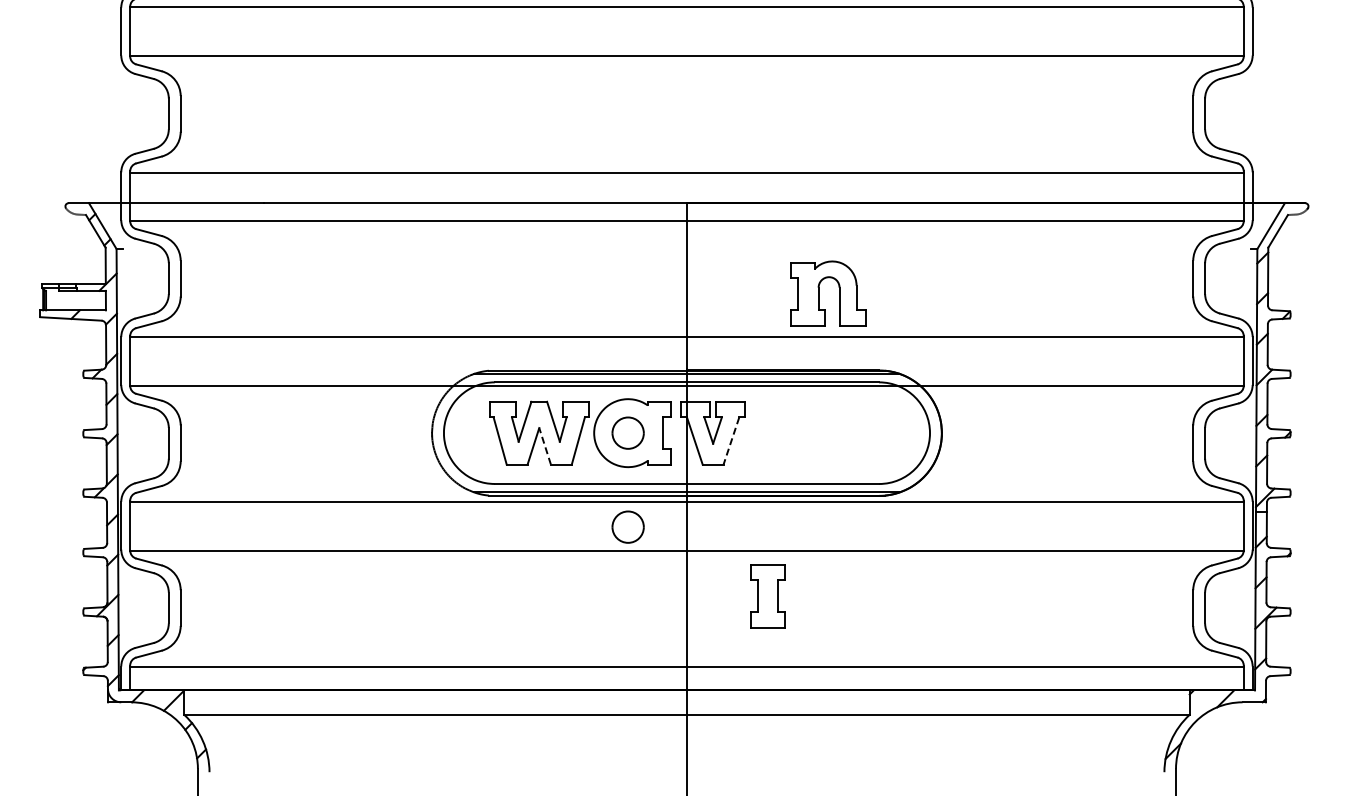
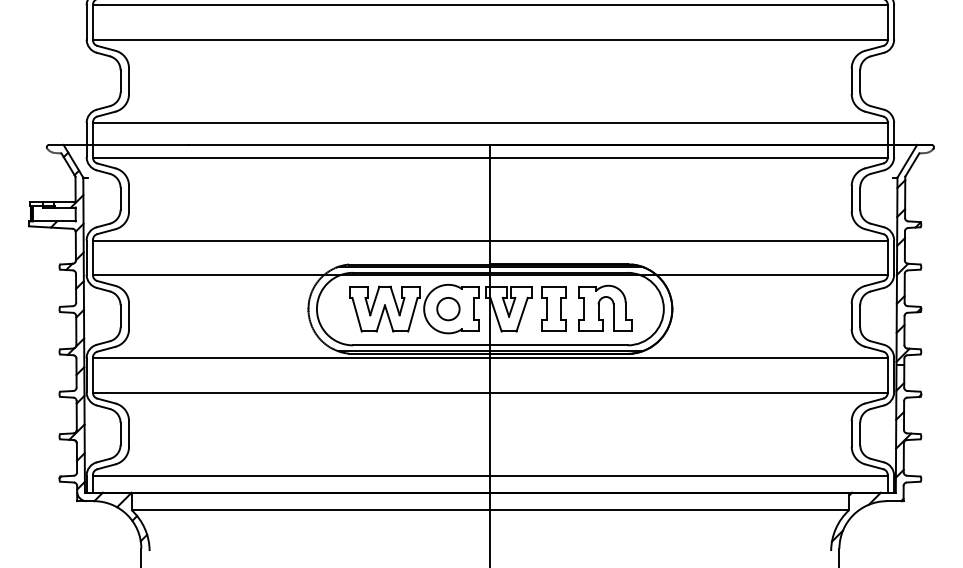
part: (819, 293) -> (599, 308), moved
line: (731, 441) -> (522, 315), dashed -> solid
line: (544, 445) -> (388, 317), dashed -> solid
part: (627, 526) -> (447, 375), removed
part: (767, 596) -> (553, 309), moved

